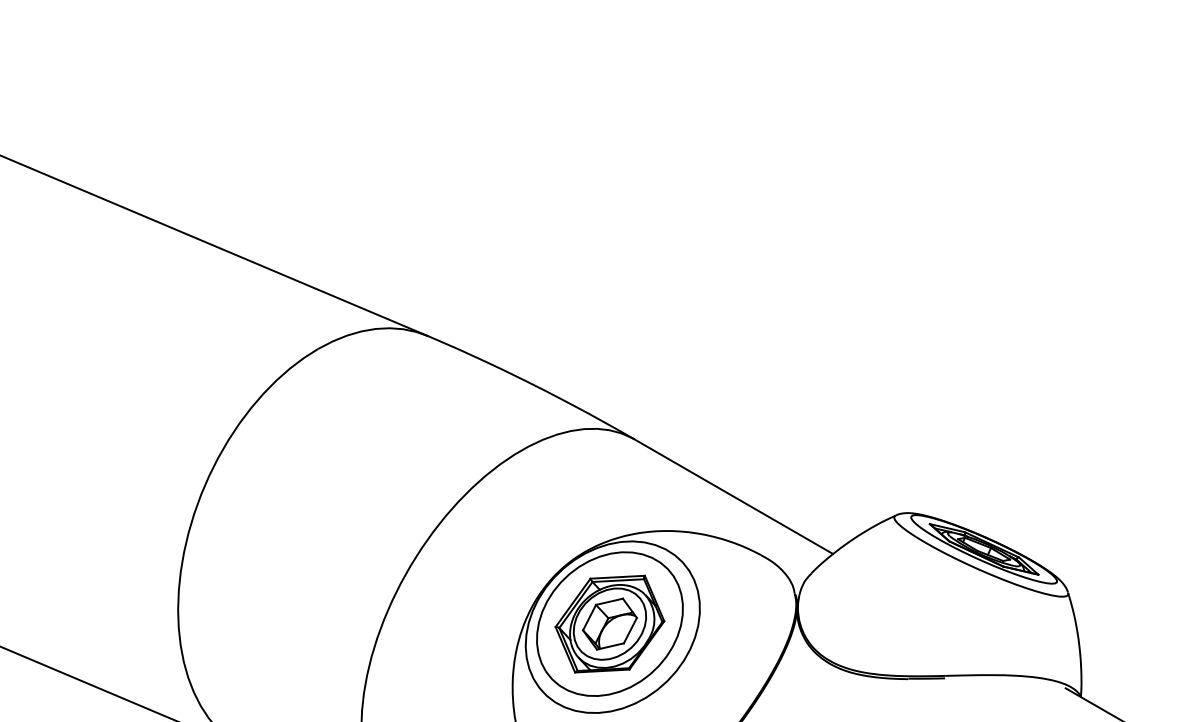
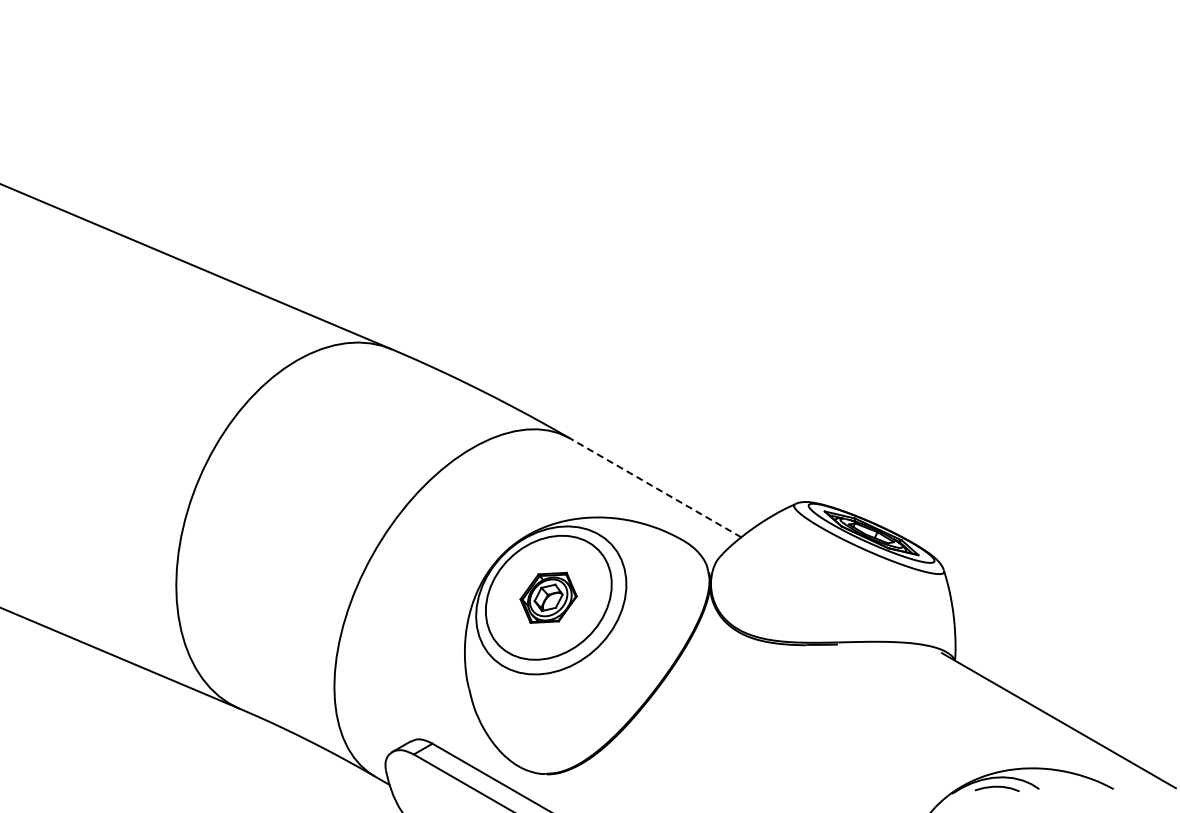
line: (733, 496) -> (655, 487), solid -> dashed
part: (609, 623) -> (548, 597), size x0.6

